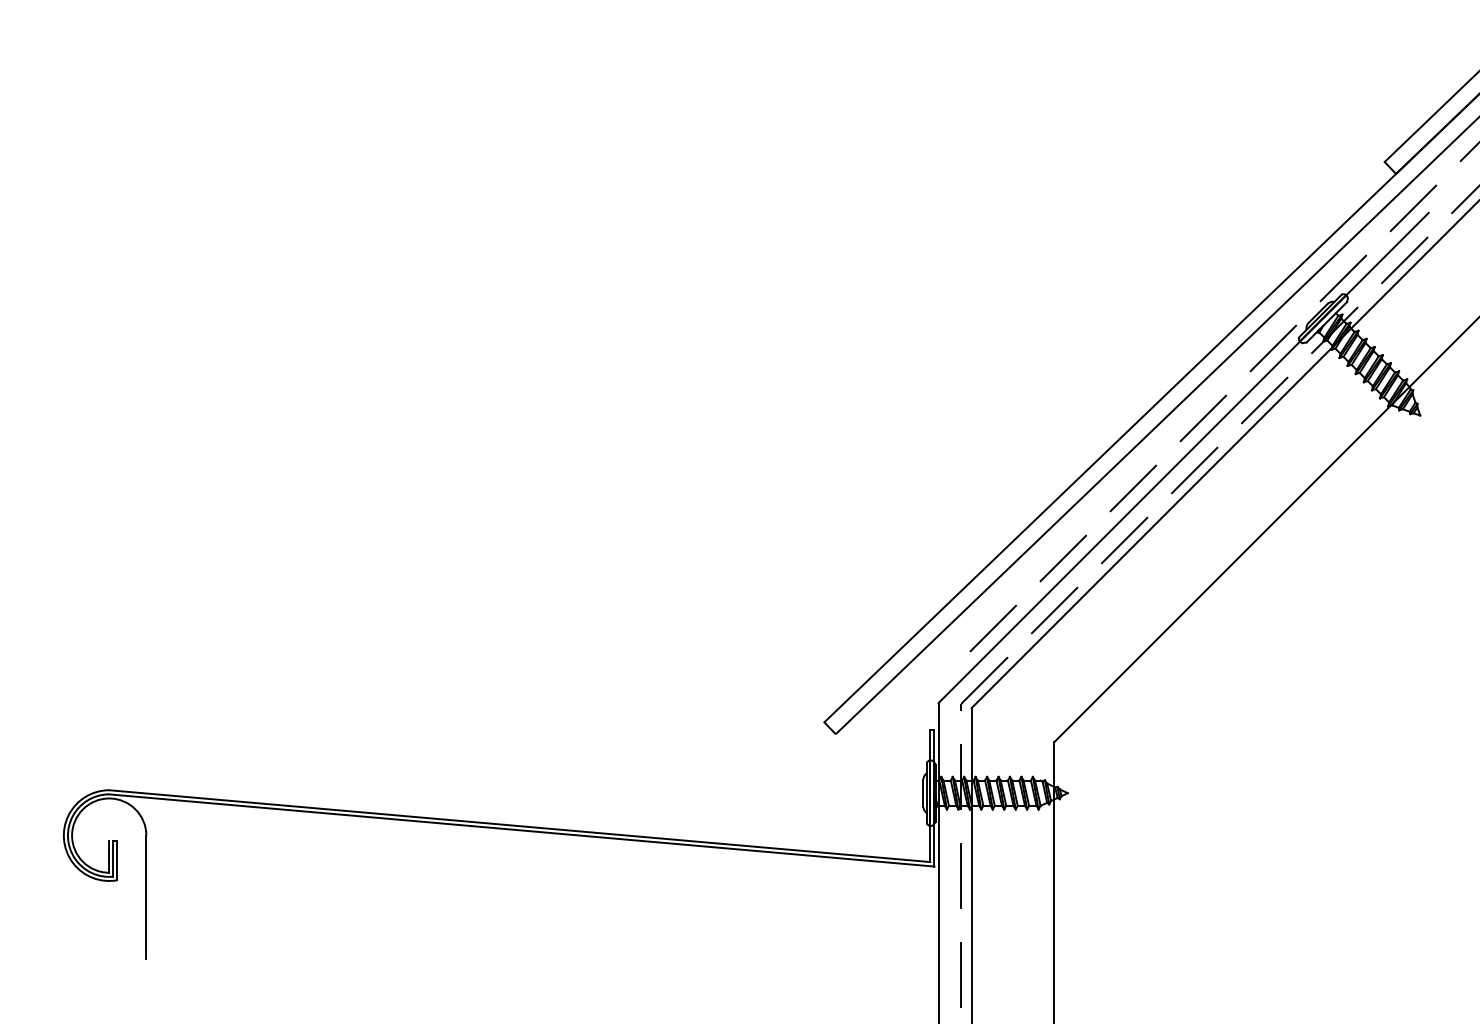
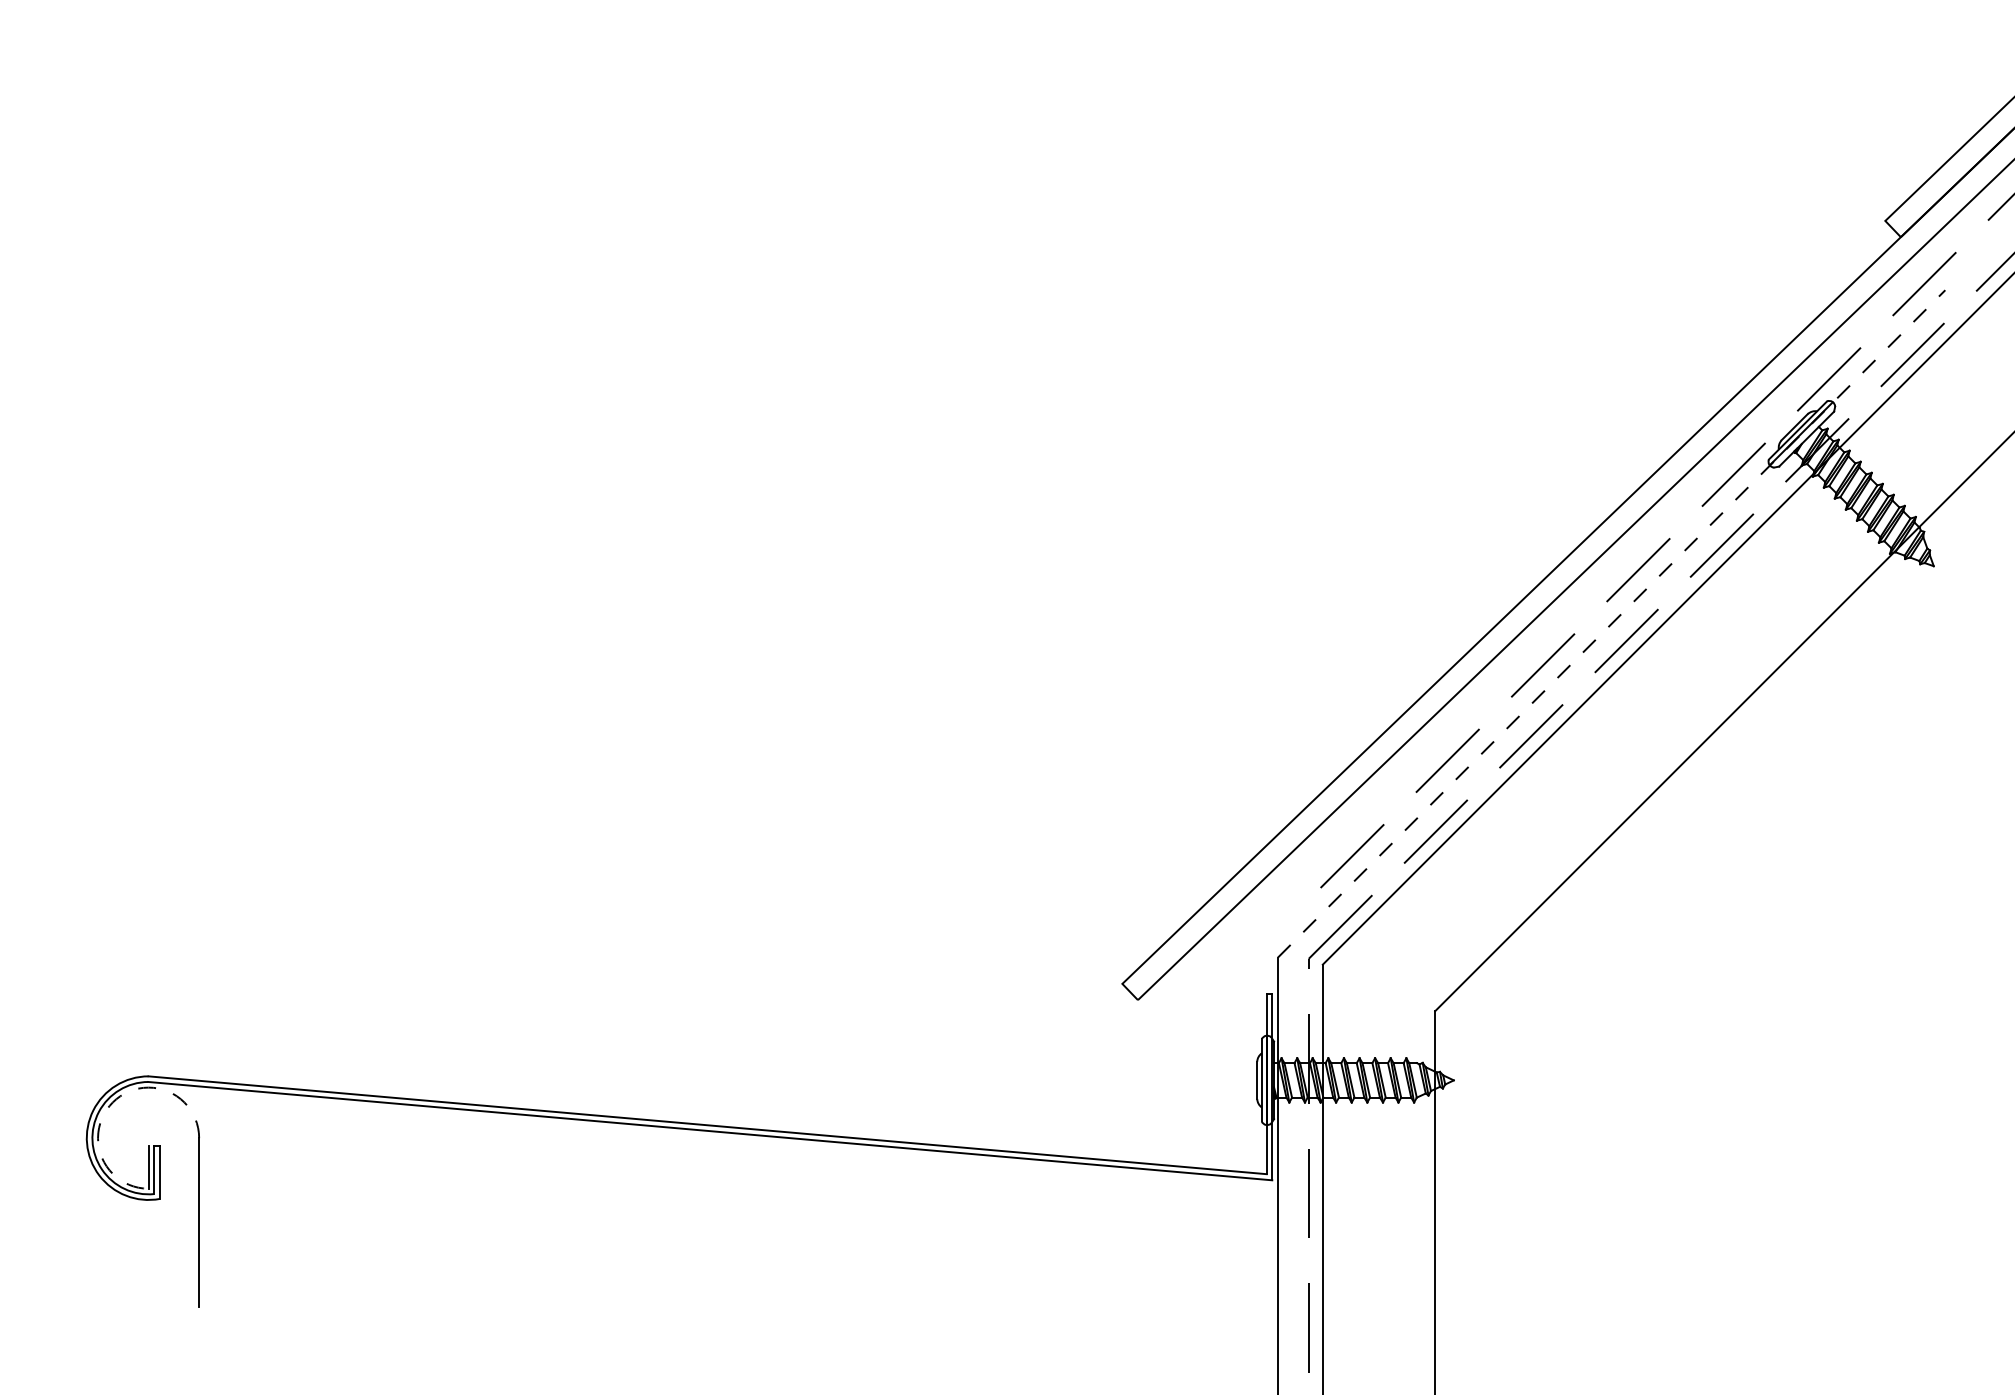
line: (1183, 457) -> (1611, 623), solid -> dashed
arc: (82, 809) -> (112, 1102), solid -> dashed

